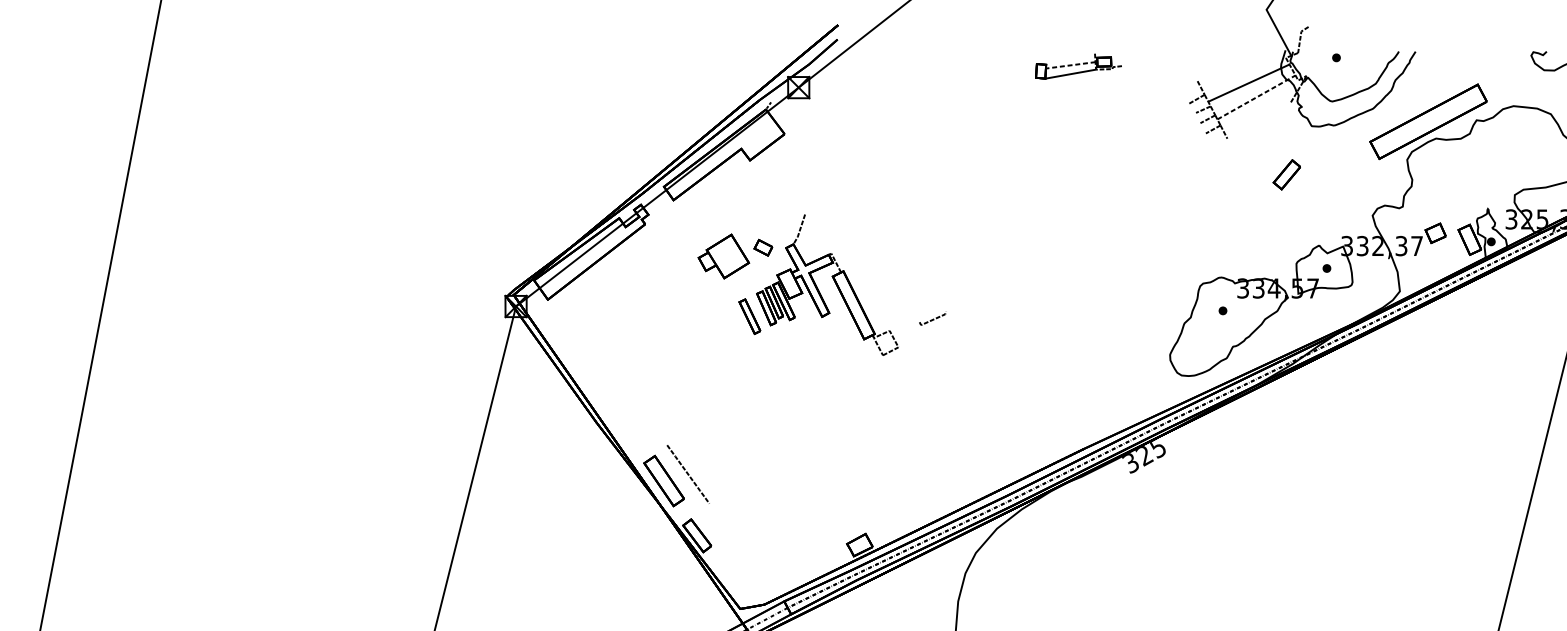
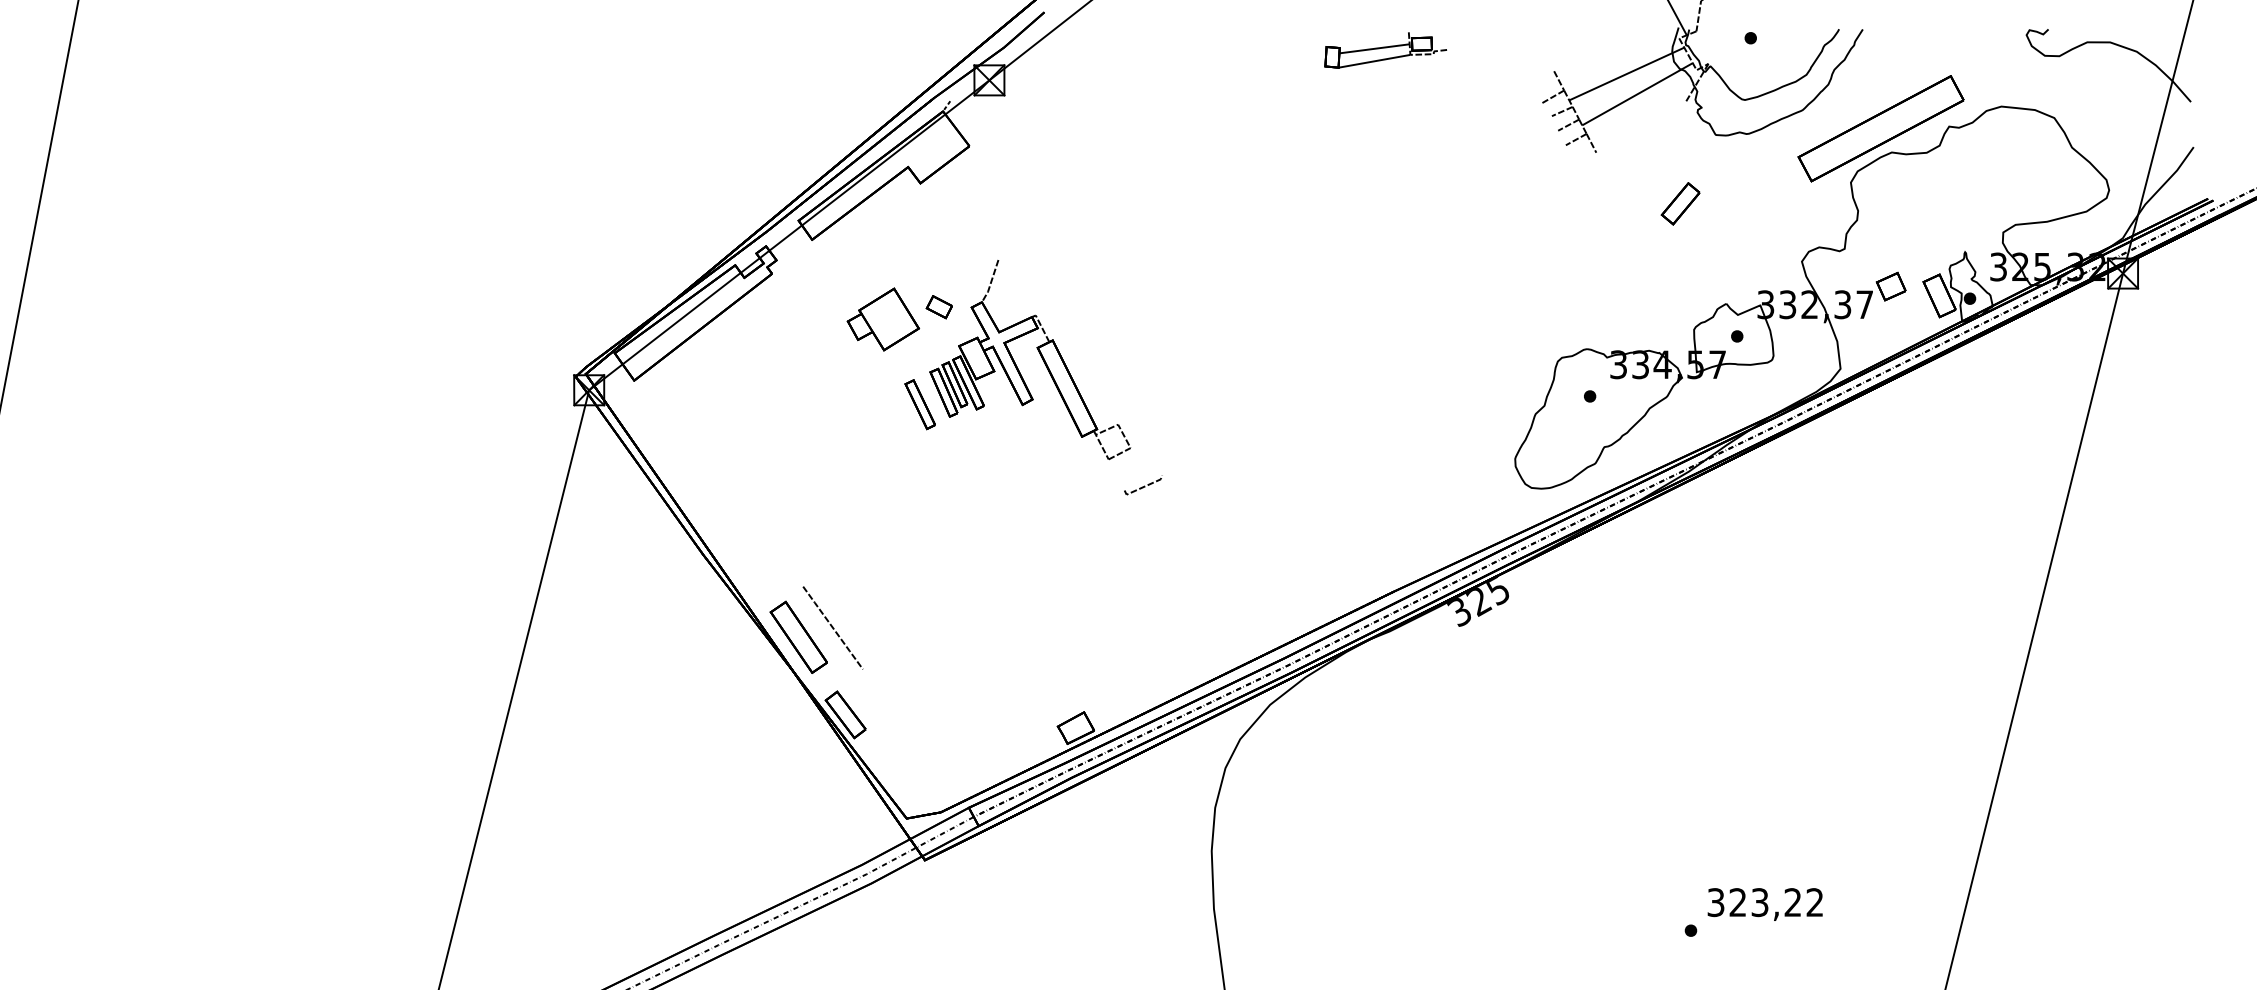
line: (1070, 65) -> (1374, 48), dashed -> solid
line: (1256, 97) -> (1637, 94), dashed -> solid
line: (933, 318) -> (1144, 485), moved

